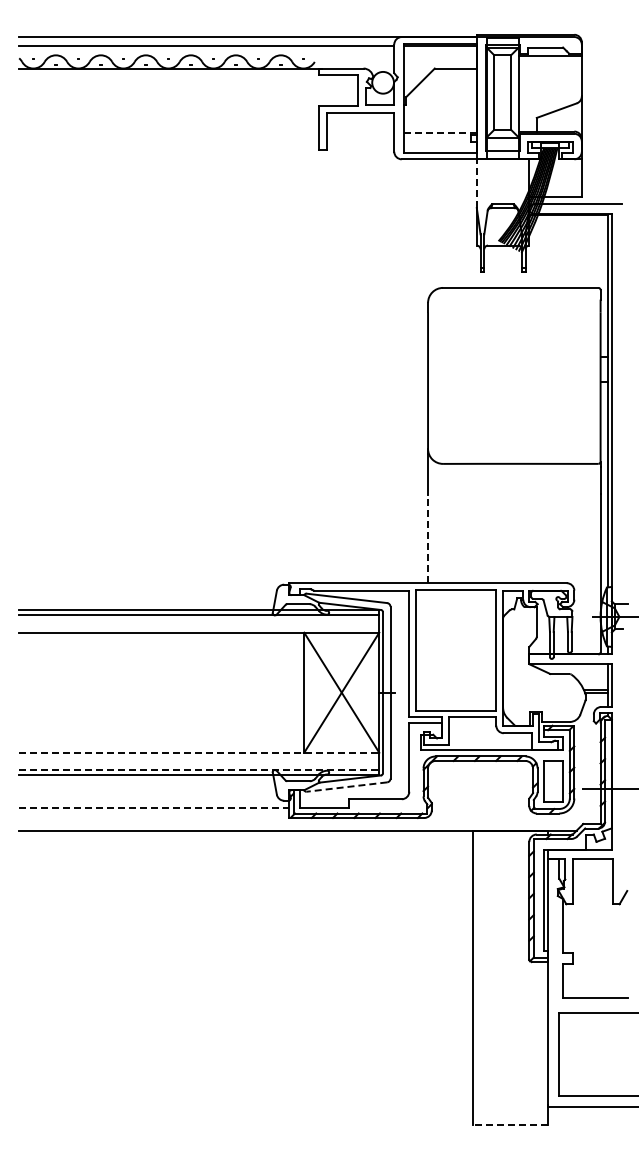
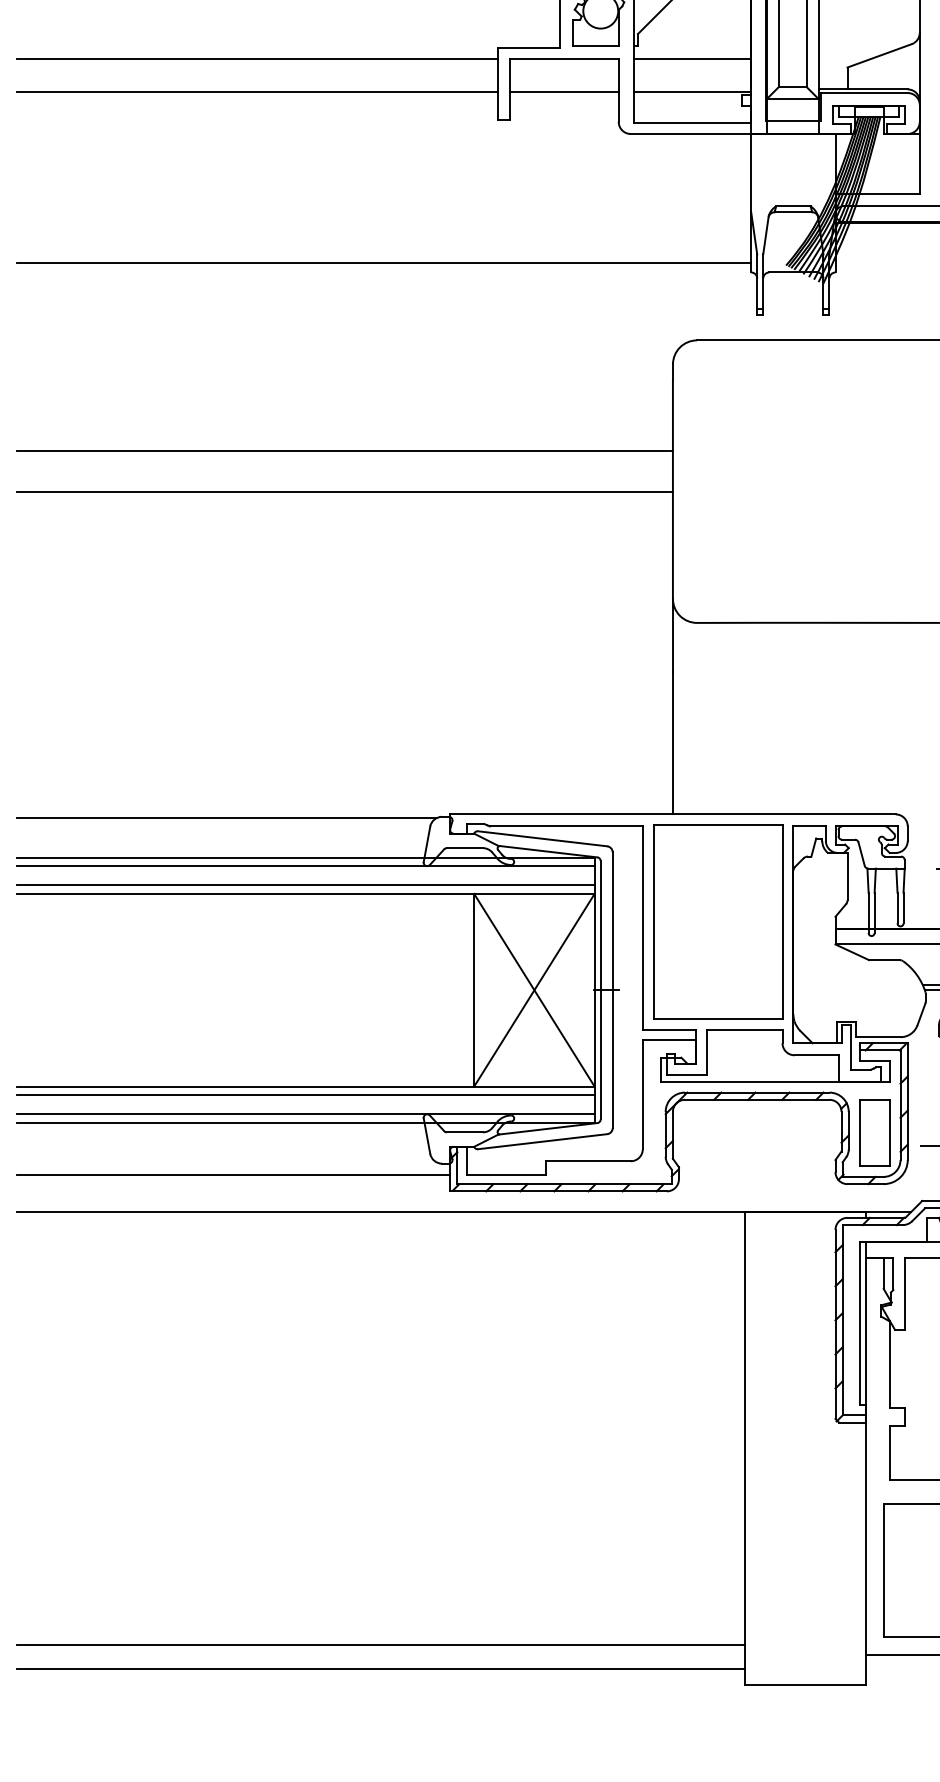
line: (169, 112) -> (257, 58), added
line: (440, 112) -> (692, 58), added
line: (169, 133) -> (257, 92), added
line: (360, 133) -> (564, 92), added
line: (440, 133) -> (692, 92), dashed -> solid
line: (476, 183) -> (750, 172), dashed -> solid
line: (247, 239) -> (383, 262), added
line: (223, 356) -> (344, 450), added
line: (223, 382) -> (344, 492), added
line: (428, 538) -> (673, 742), dashed -> solid
line: (150, 585) -> (227, 818), added
line: (199, 627) -> (306, 885), added
line: (199, 752) -> (306, 1086), dashed -> solid
line: (199, 757) -> (306, 1094), added
line: (199, 769) -> (306, 1113), dashed -> solid
line: (346, 787) -> (542, 1142), dashed -> solid
line: (154, 807) -> (233, 1174), dashed -> solid
line: (246, 1100) -> (381, 1644), added
line: (246, 1115) -> (381, 1668), added
line: (510, 1125) -> (805, 1684), dashed -> solid

